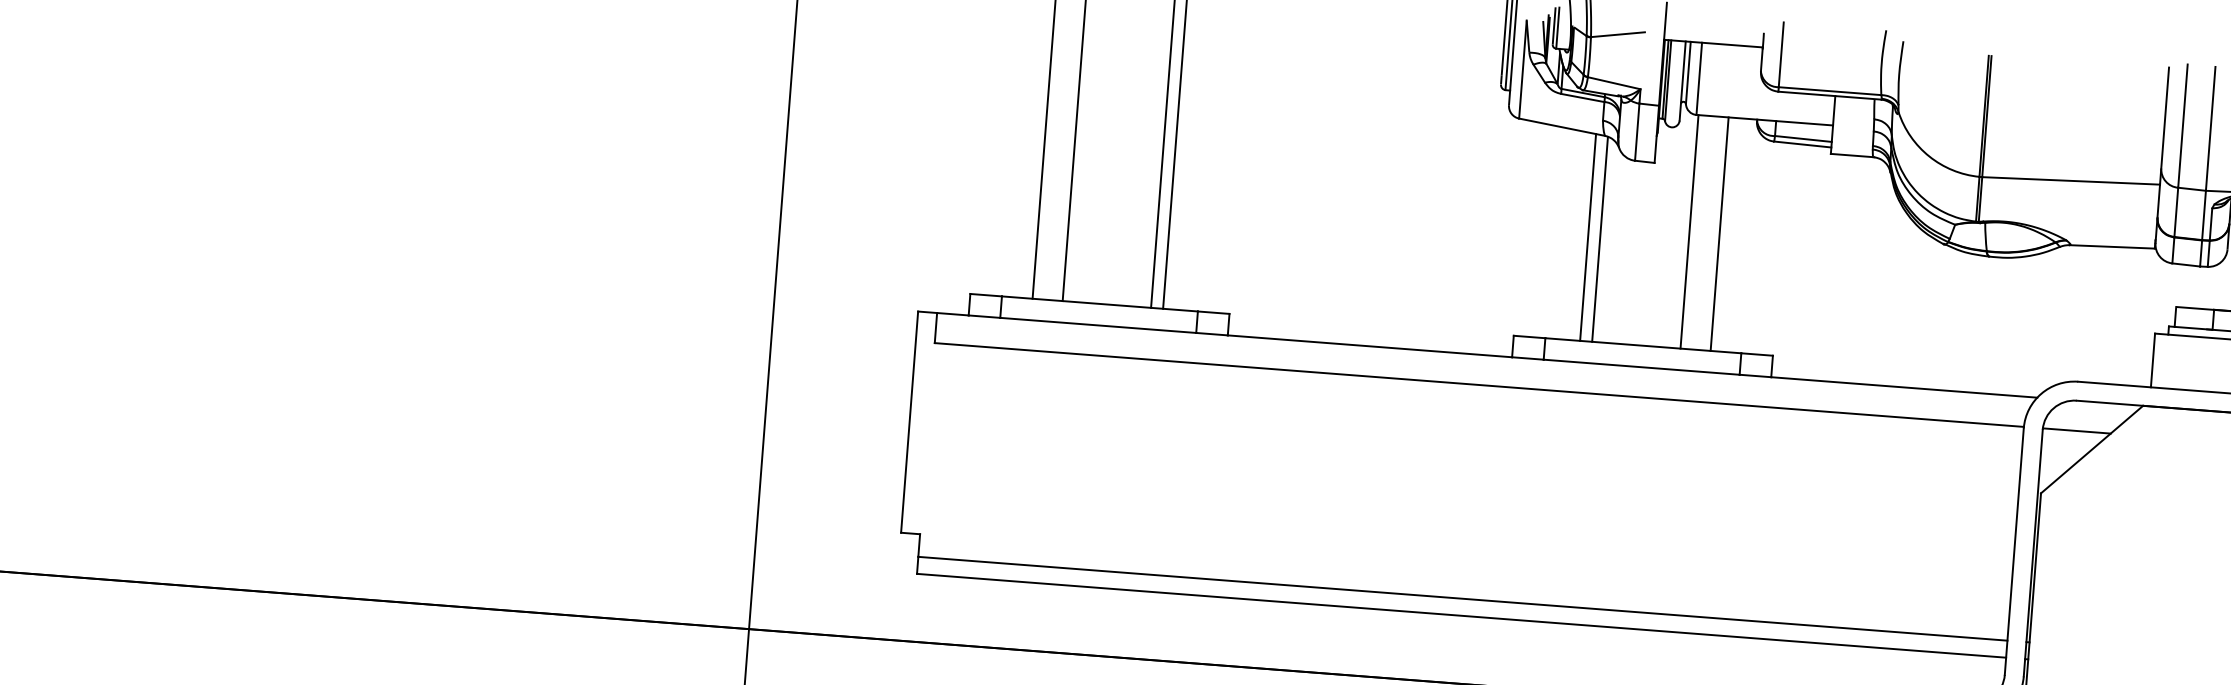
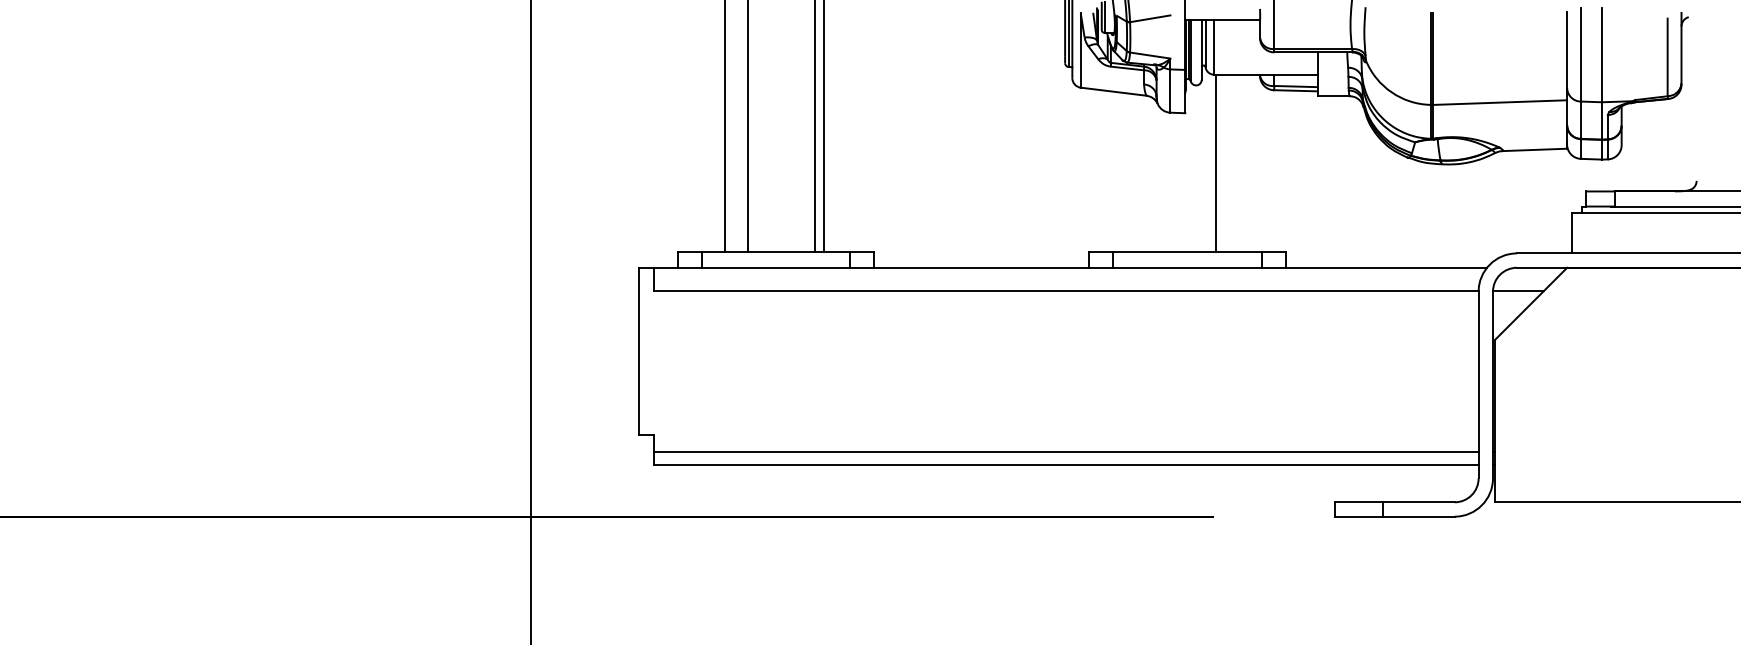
line: (1719, 233) -> (1238, 162), removed
line: (1588, 236) -> (1139, 172), removed
line: (1599, 238) -> (1148, 173), removed

